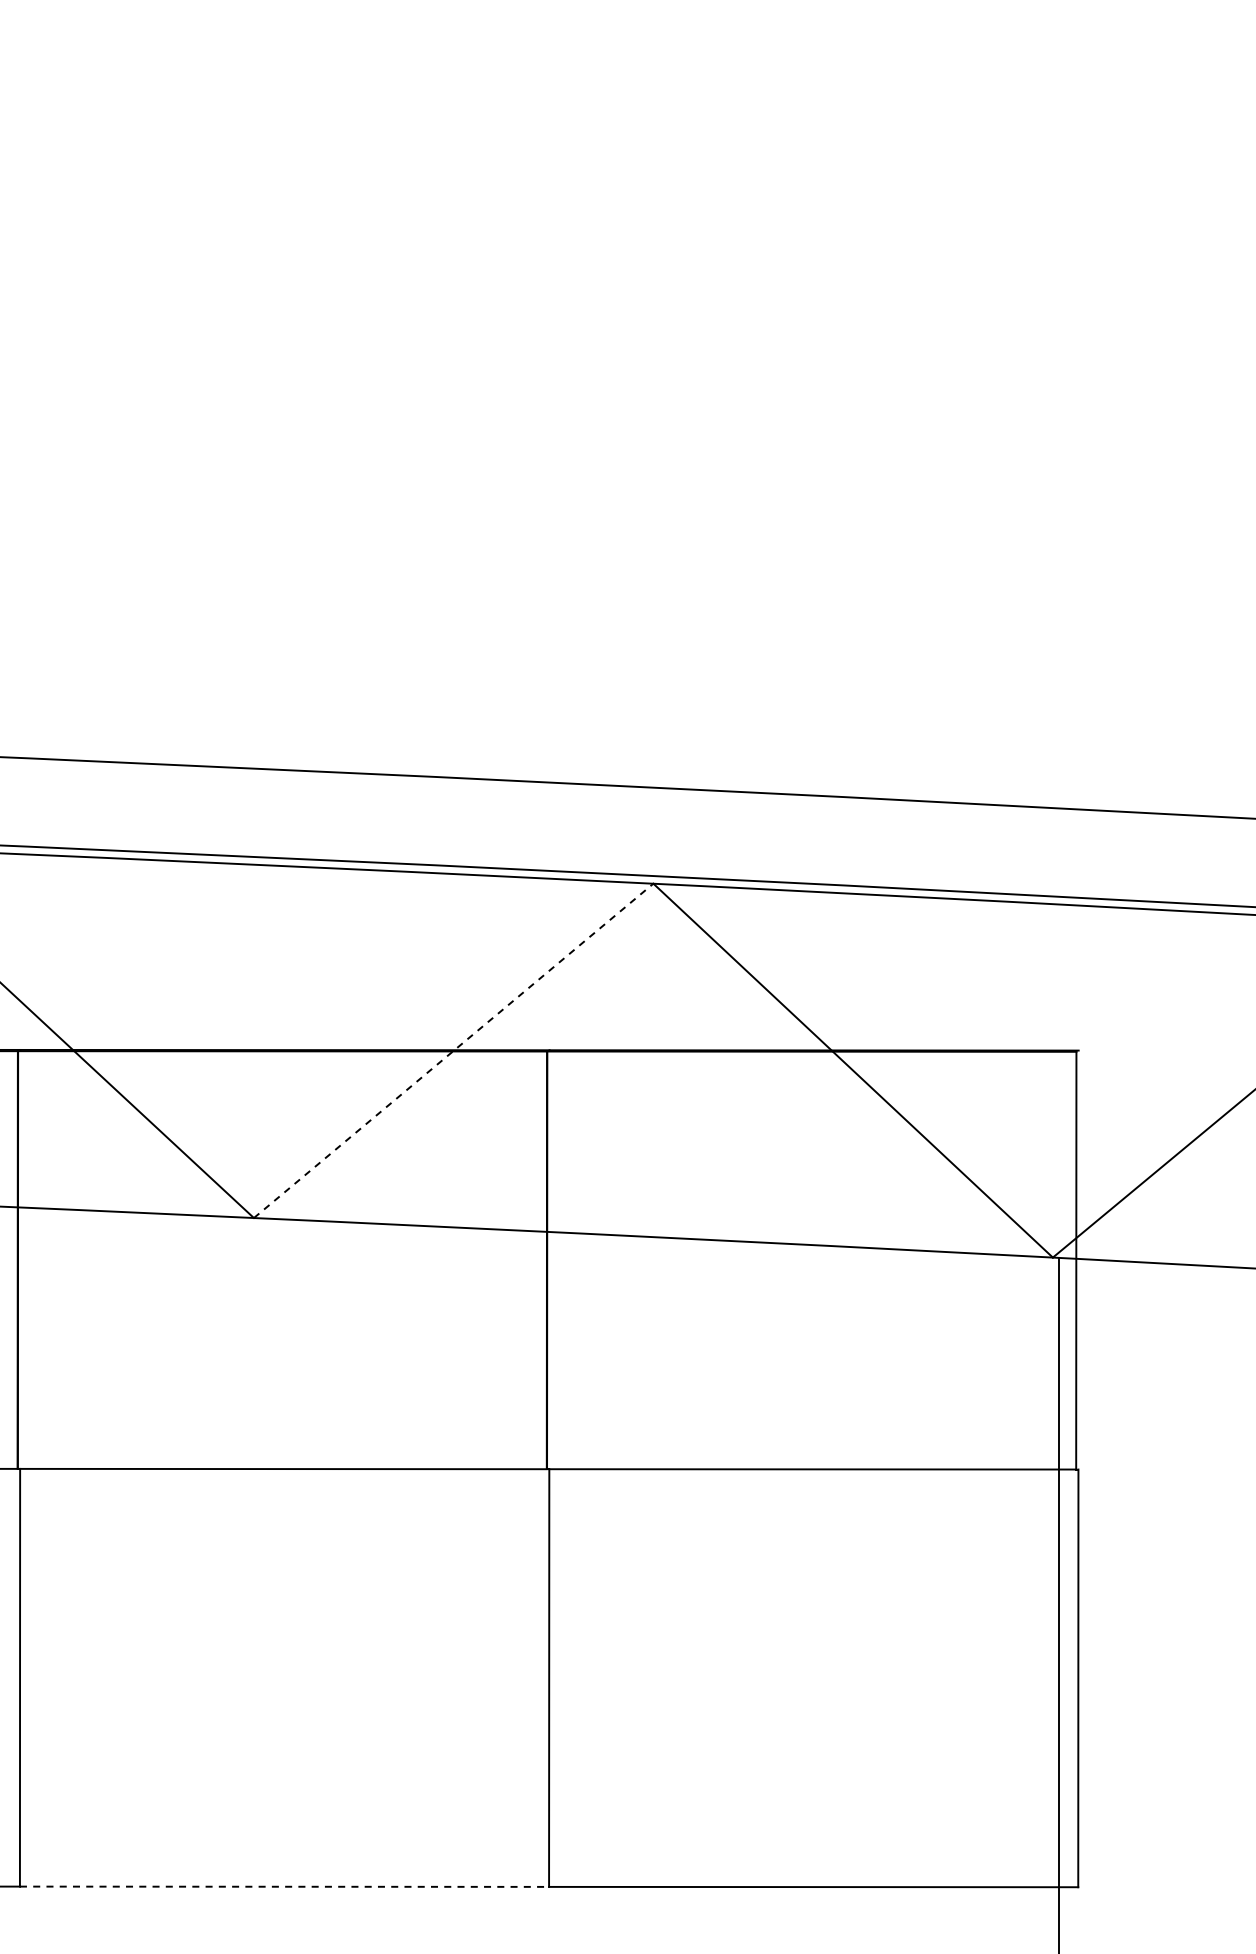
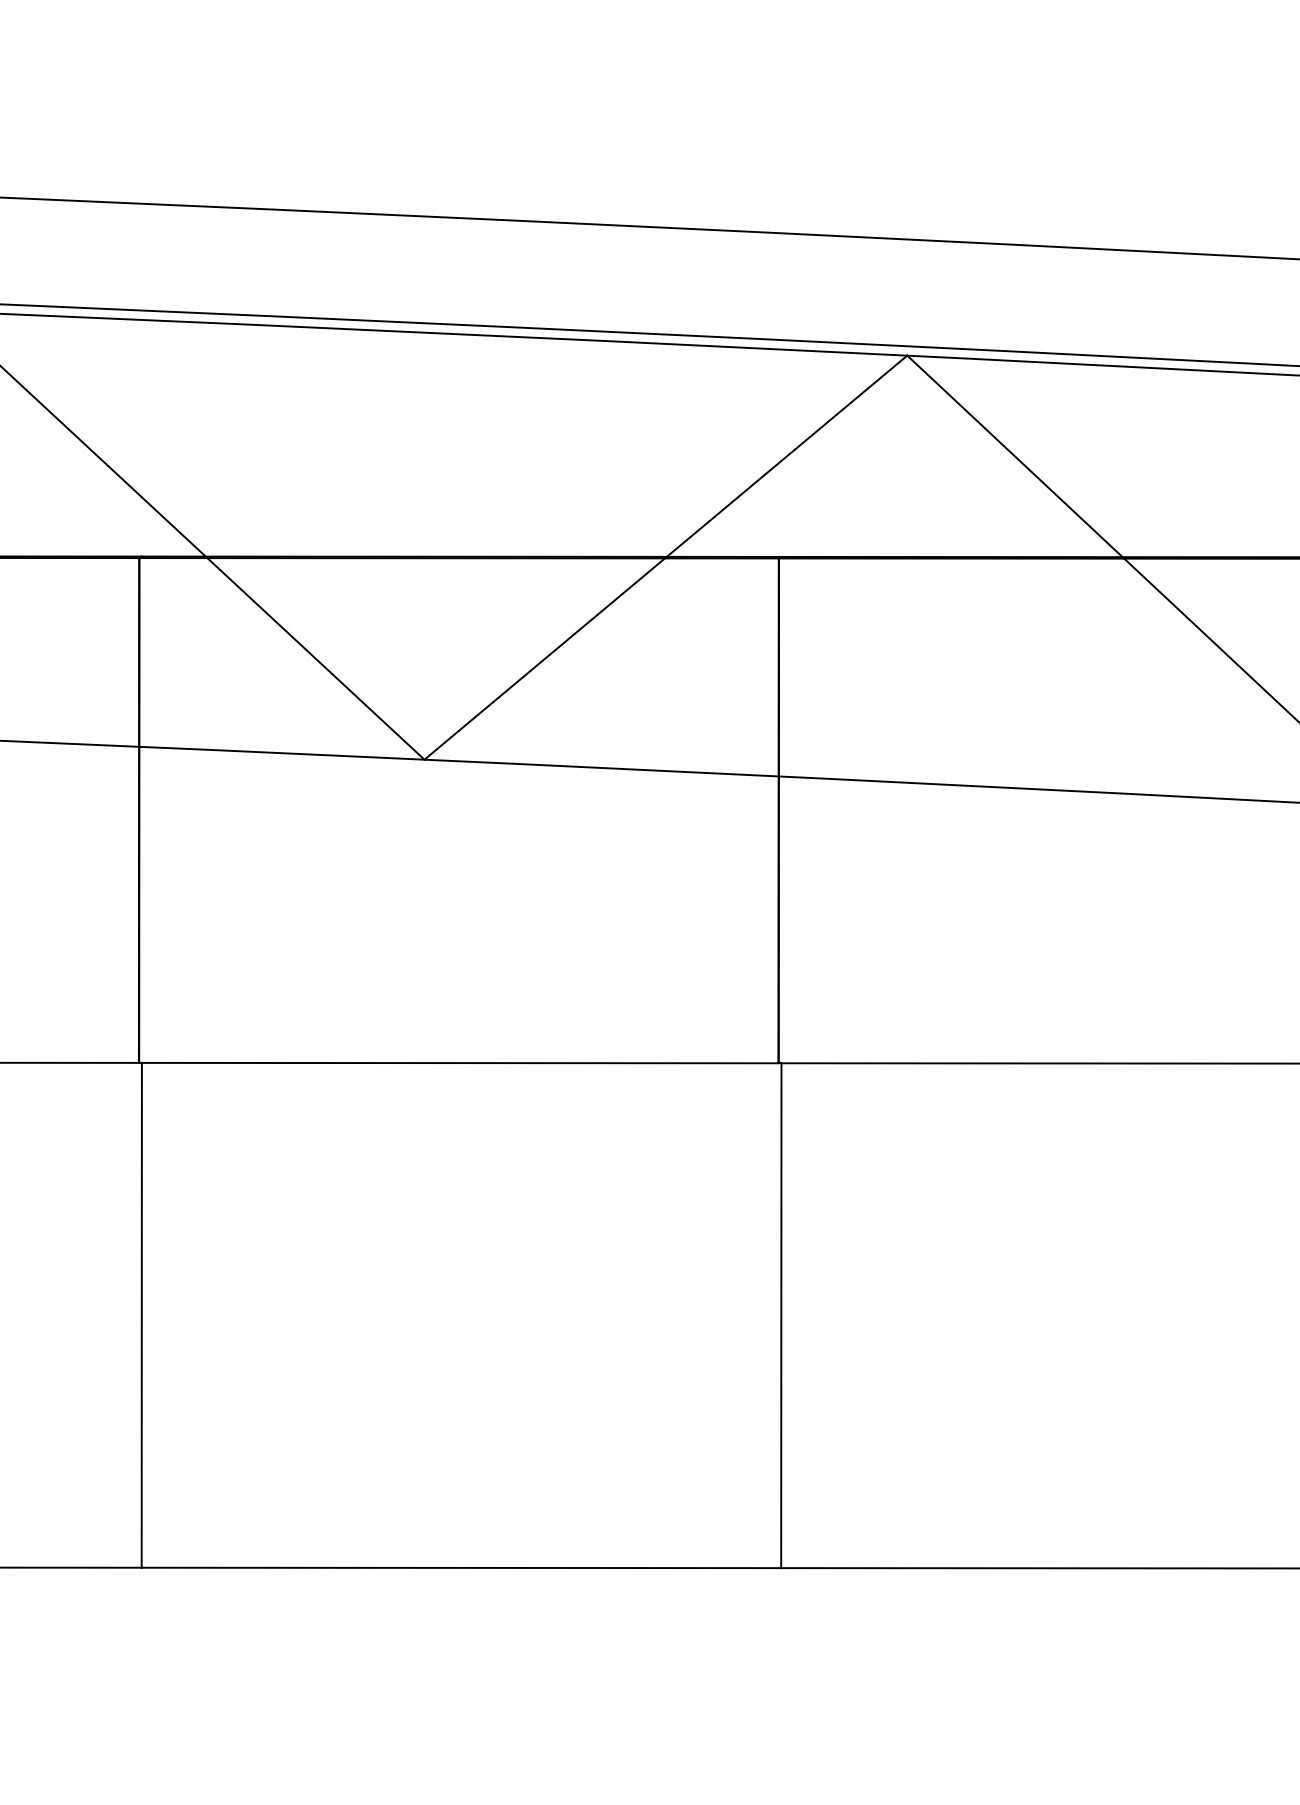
line: (454, 1050) -> (666, 557), dashed -> solid
line: (284, 1886) -> (461, 1567), dashed -> solid

